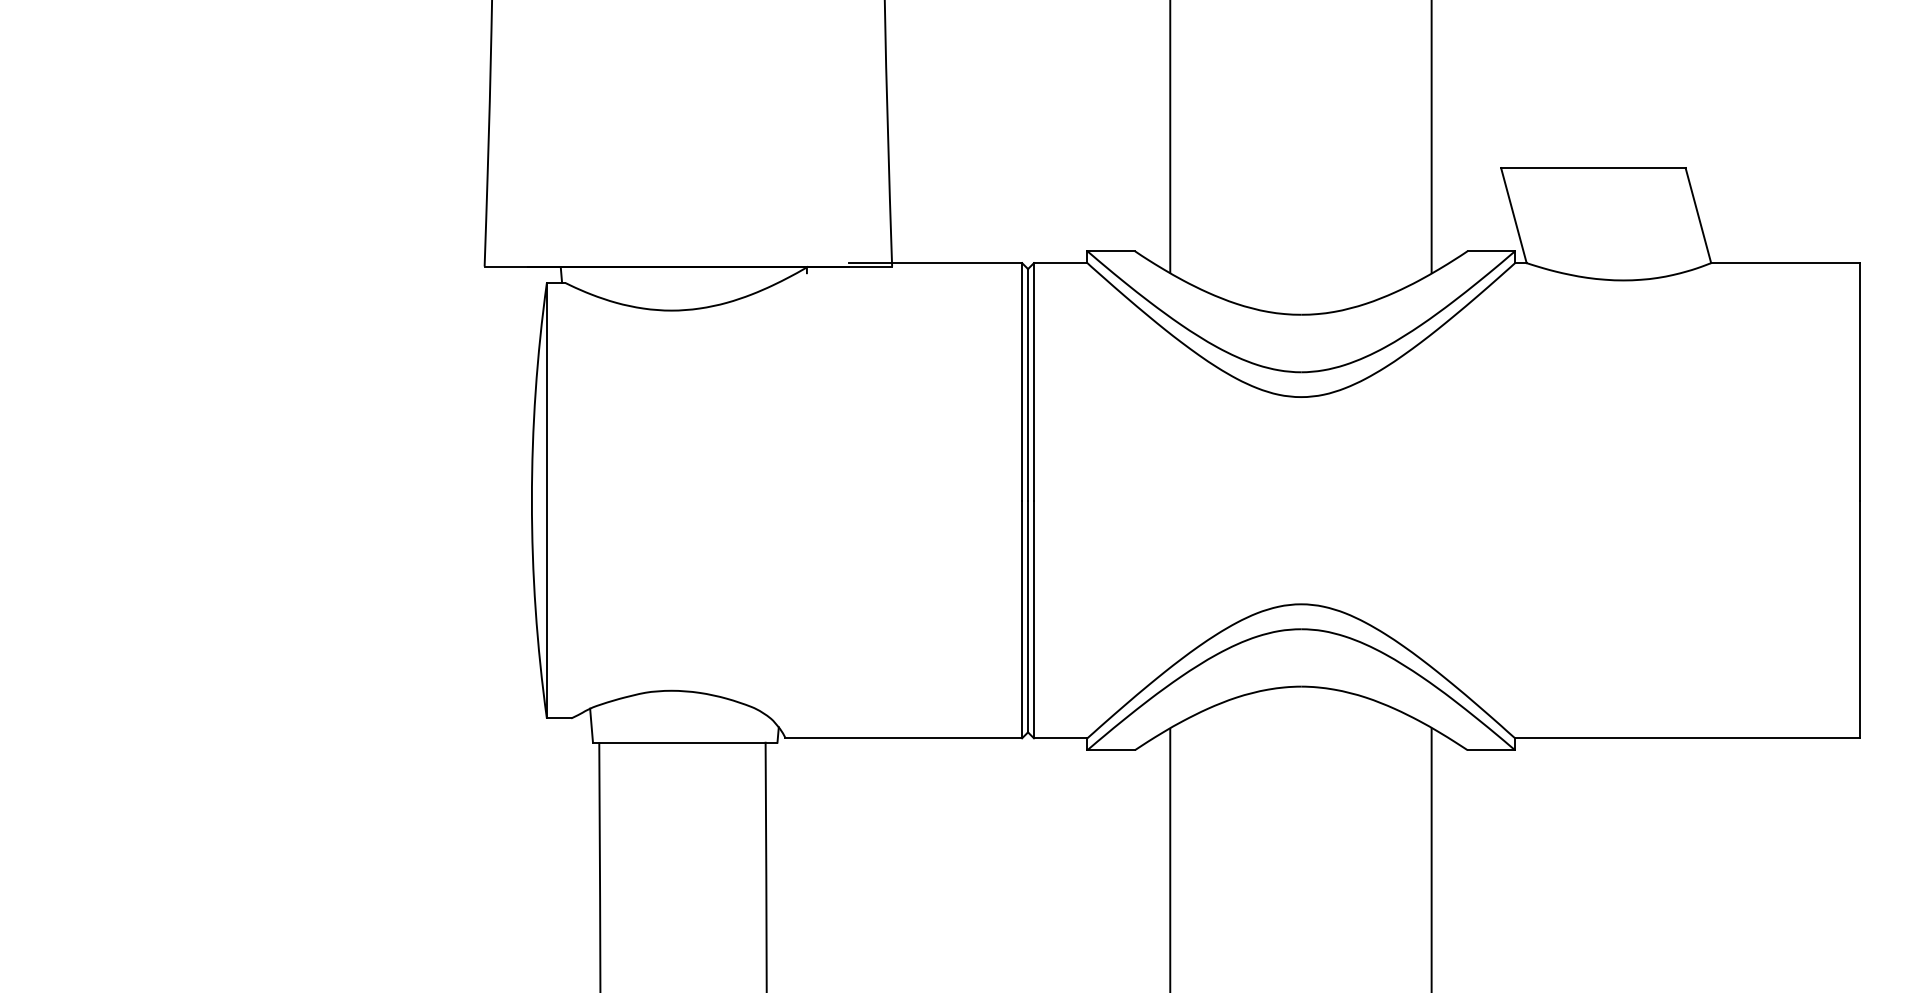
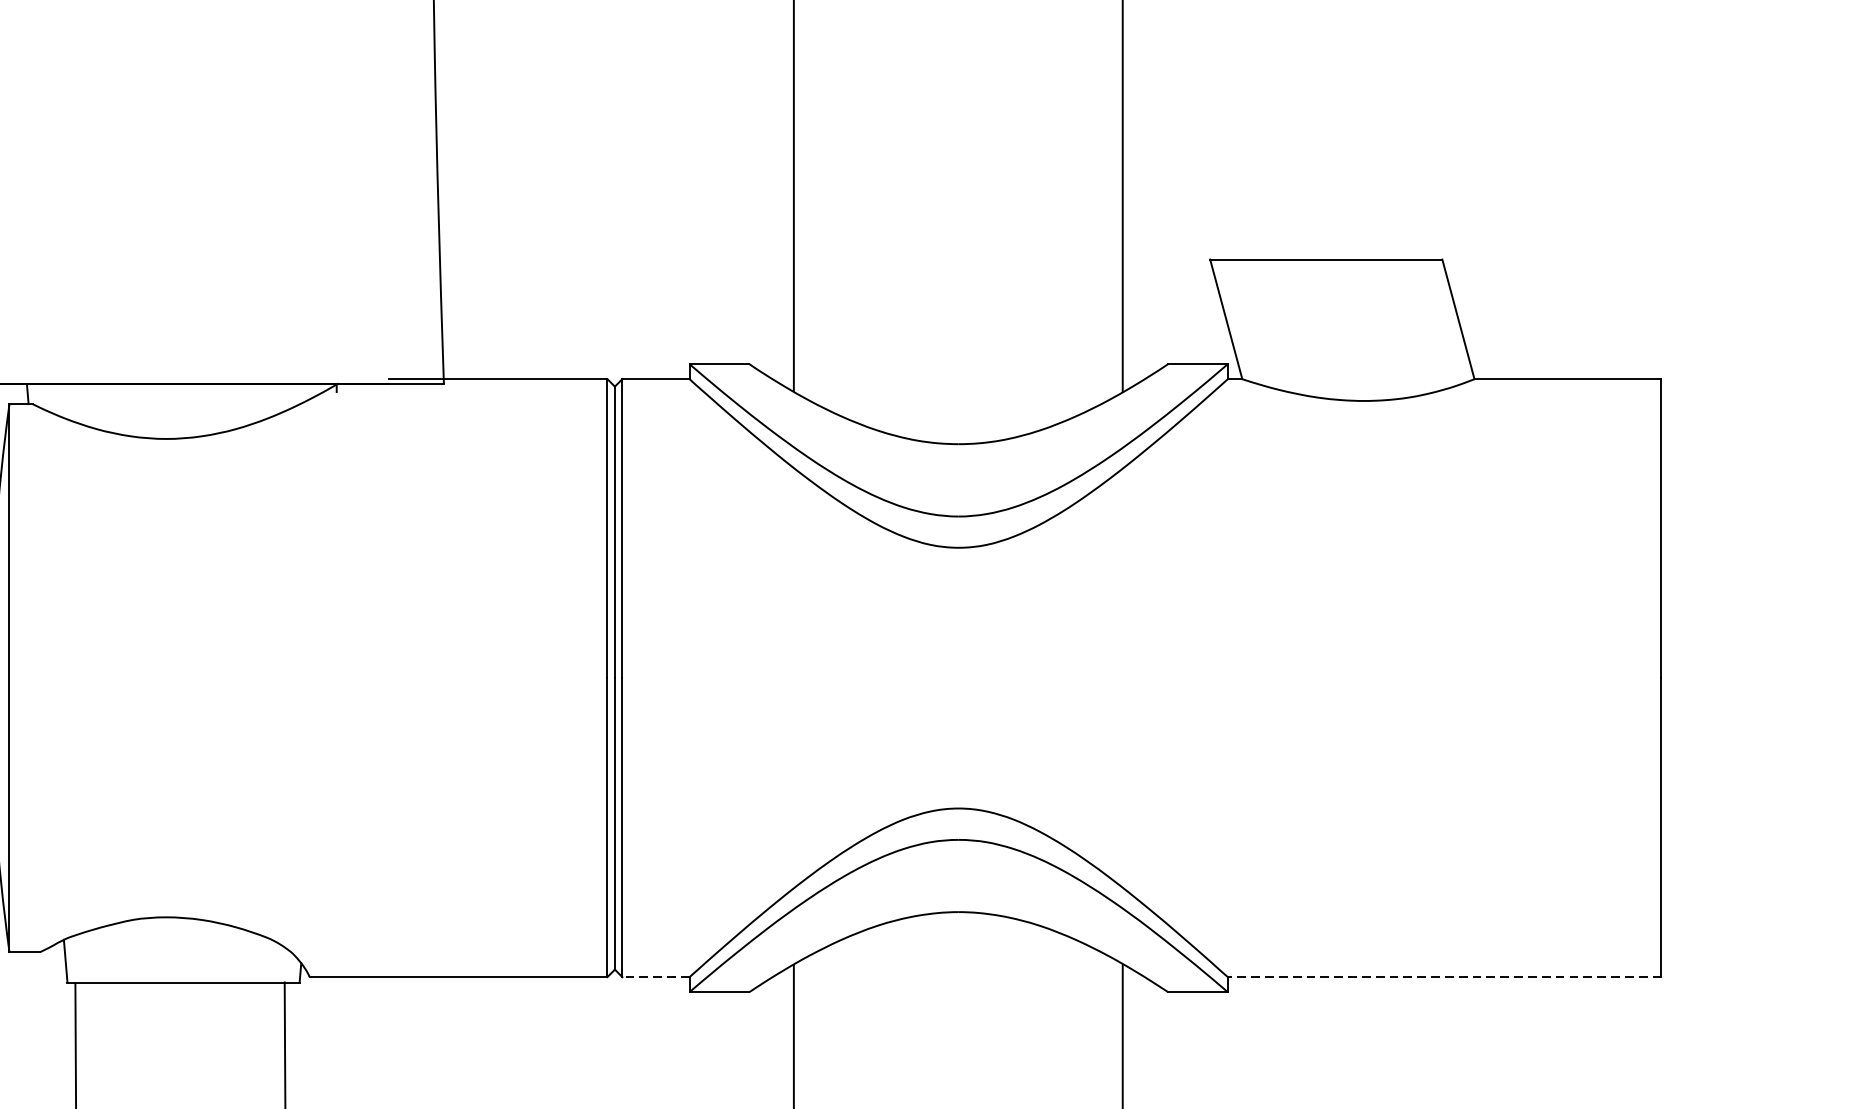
line: (1060, 738) -> (655, 977), solid -> dashed
line: (1686, 738) -> (1443, 977), solid -> dashed

